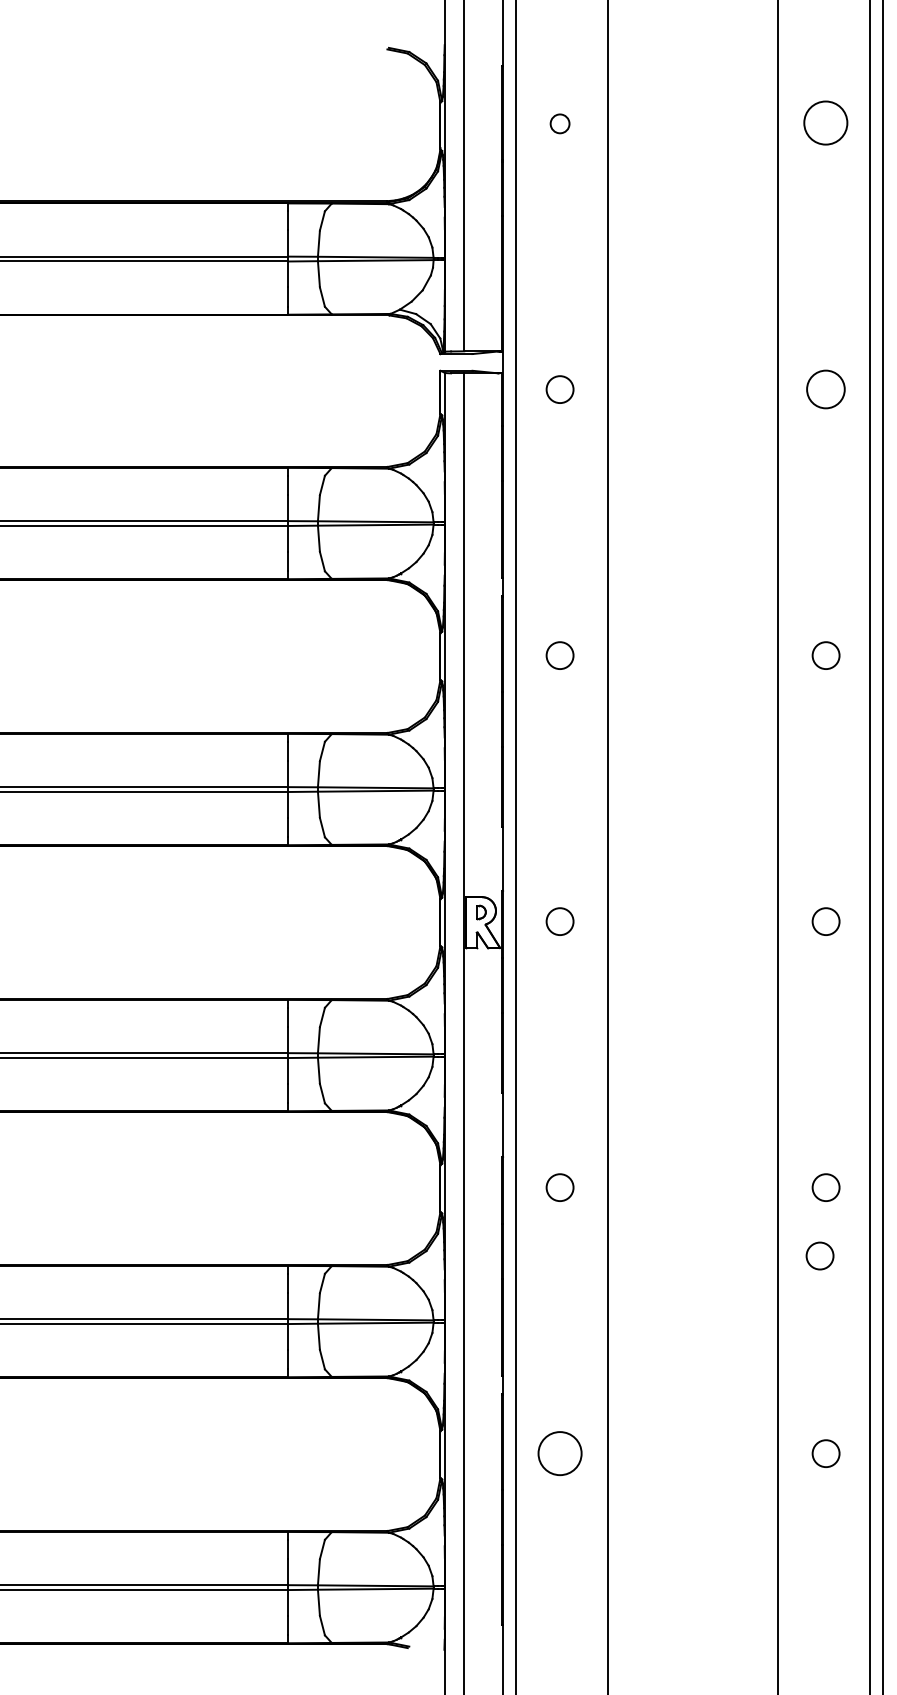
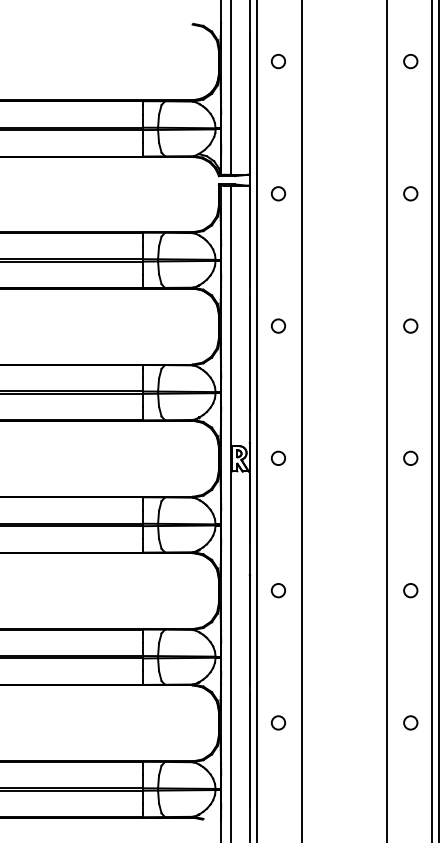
circle: (560, 123) -> (278, 61), size x1.43
circle: (825, 123) -> (410, 61), size x0.62
circle: (825, 388) -> (410, 193), size x0.71
circle: (819, 1255) -> (407, 624), removed
circle: (560, 1452) -> (278, 722), size x0.62

